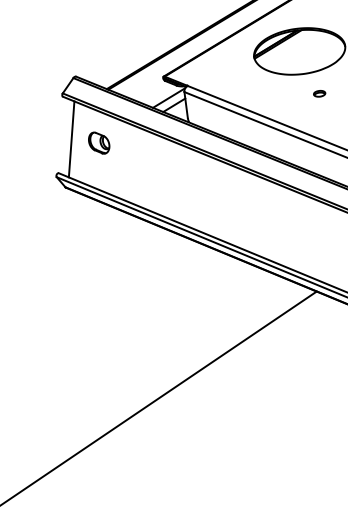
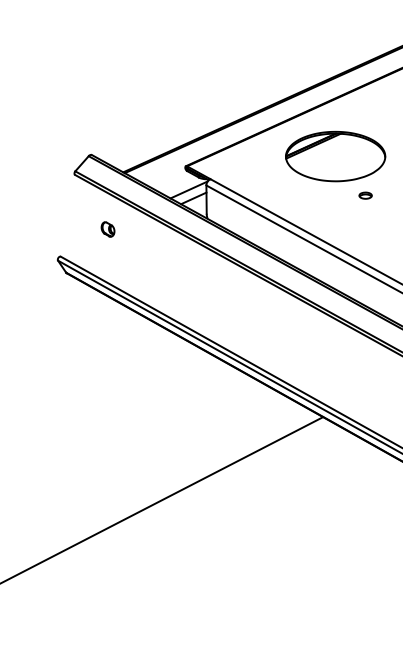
part: (319, 93) -> (365, 195), moved
line: (71, 139) -> (78, 221), removed
part: (98, 143) -> (107, 229), size x0.6

